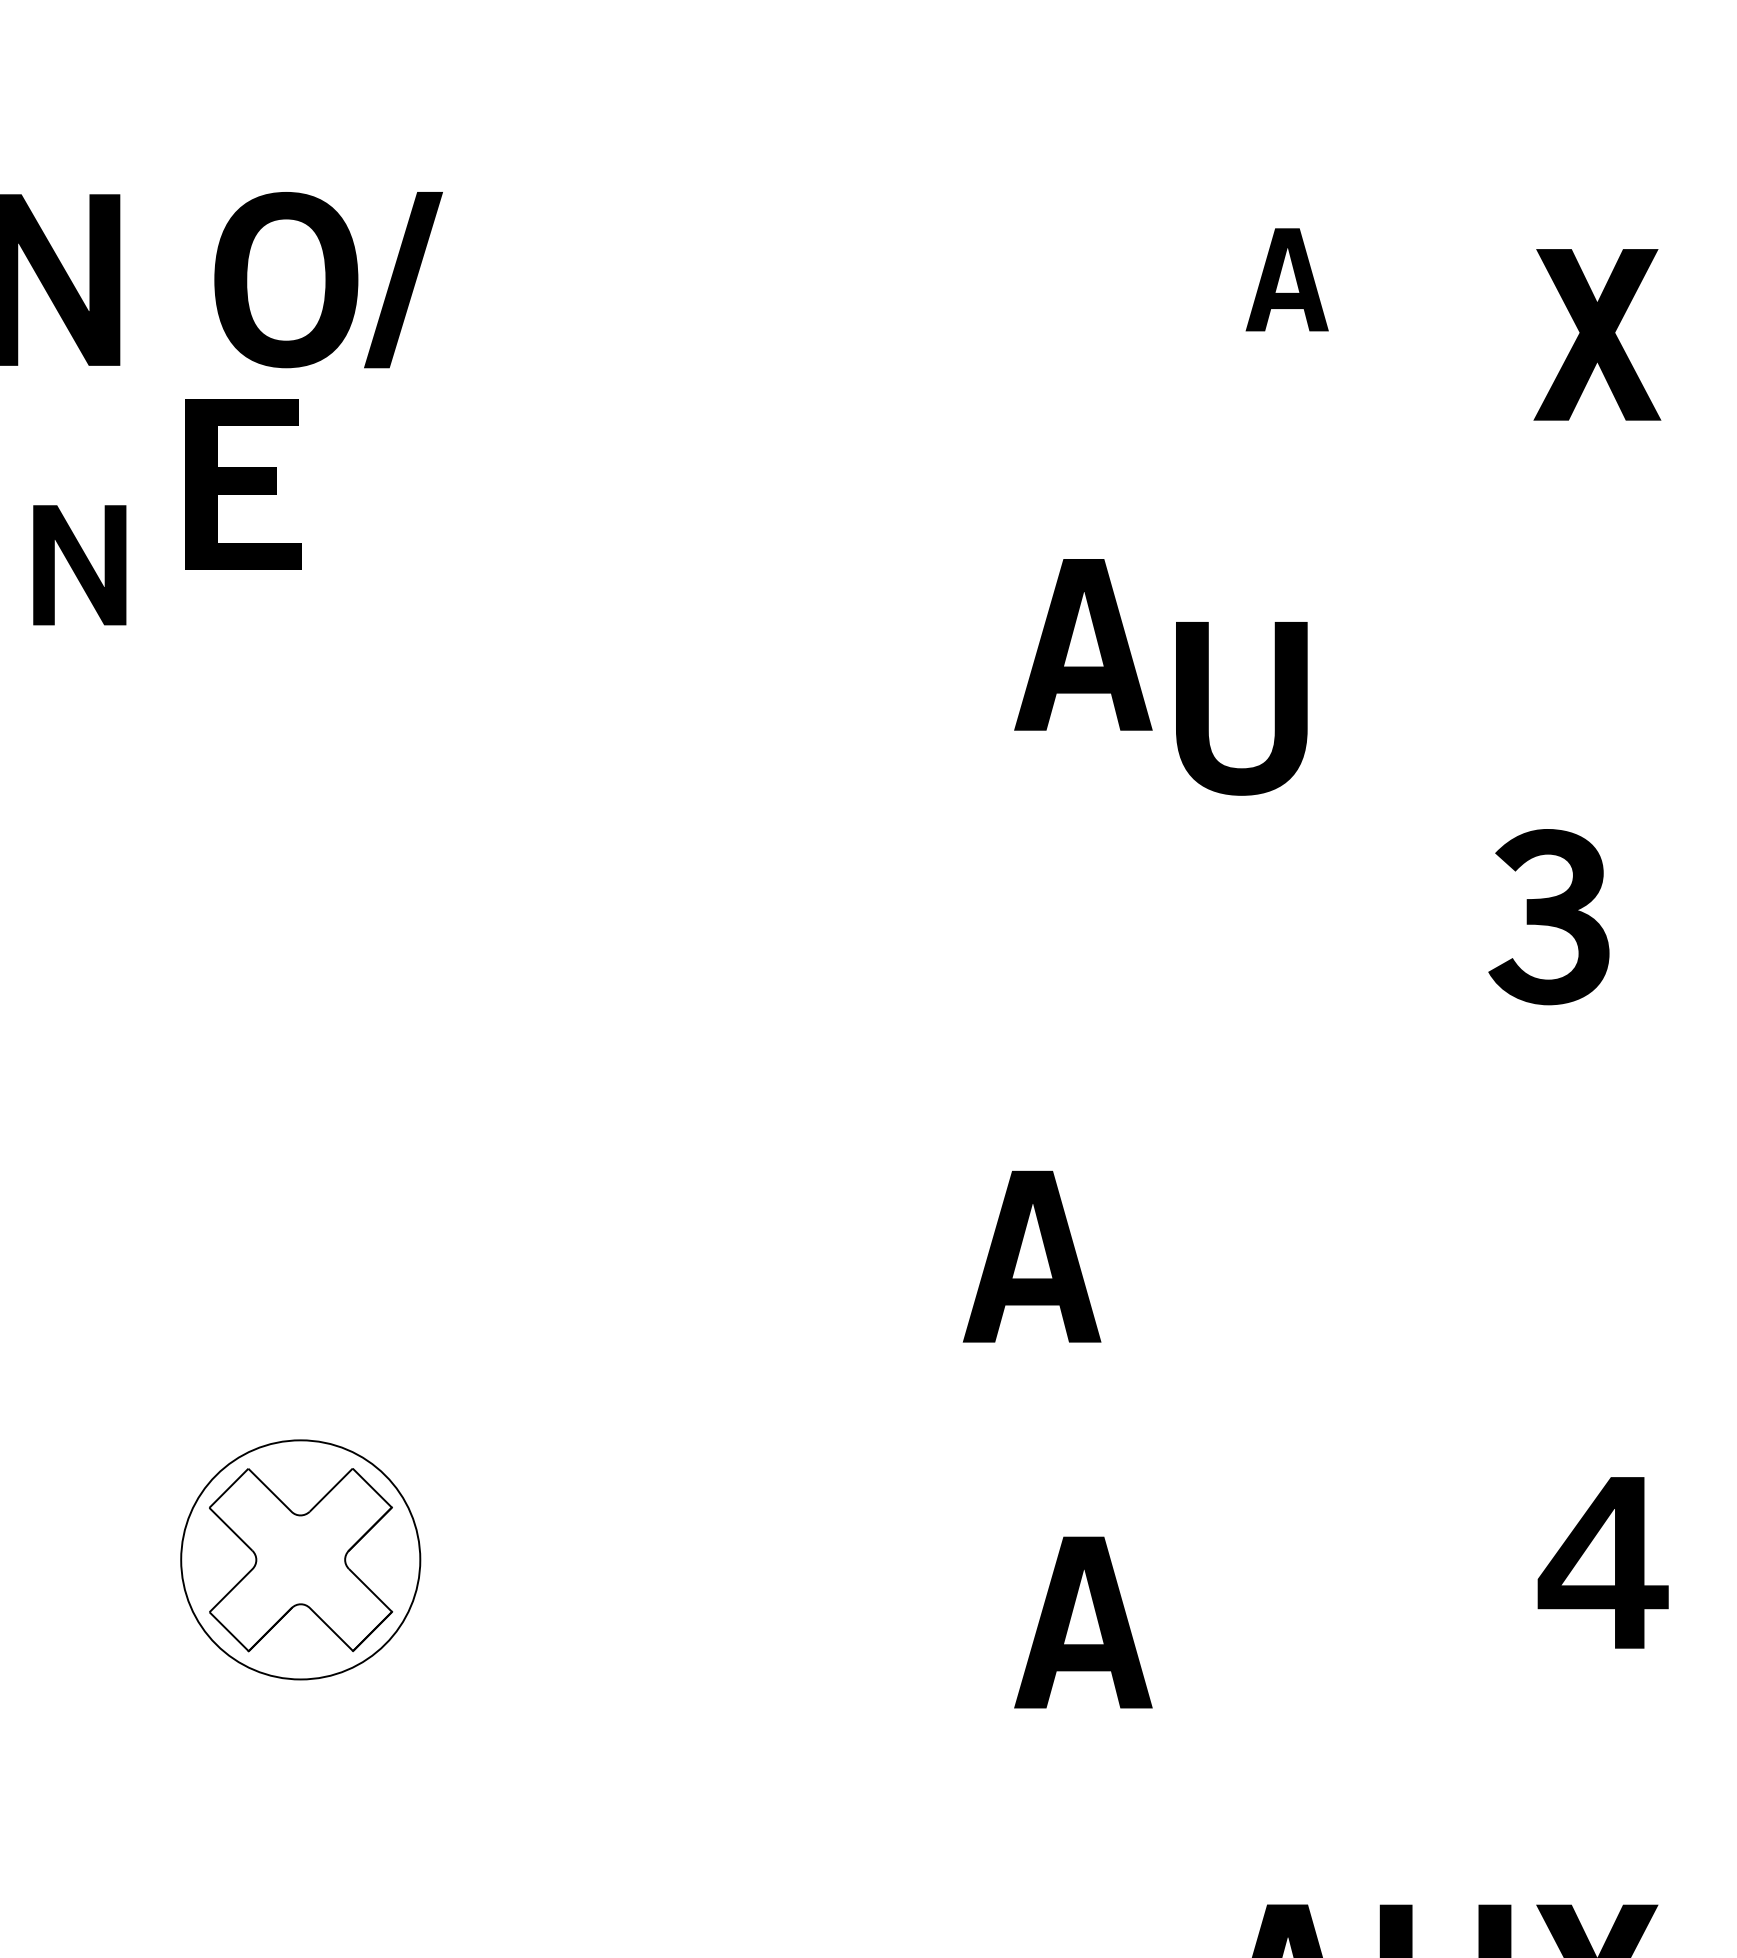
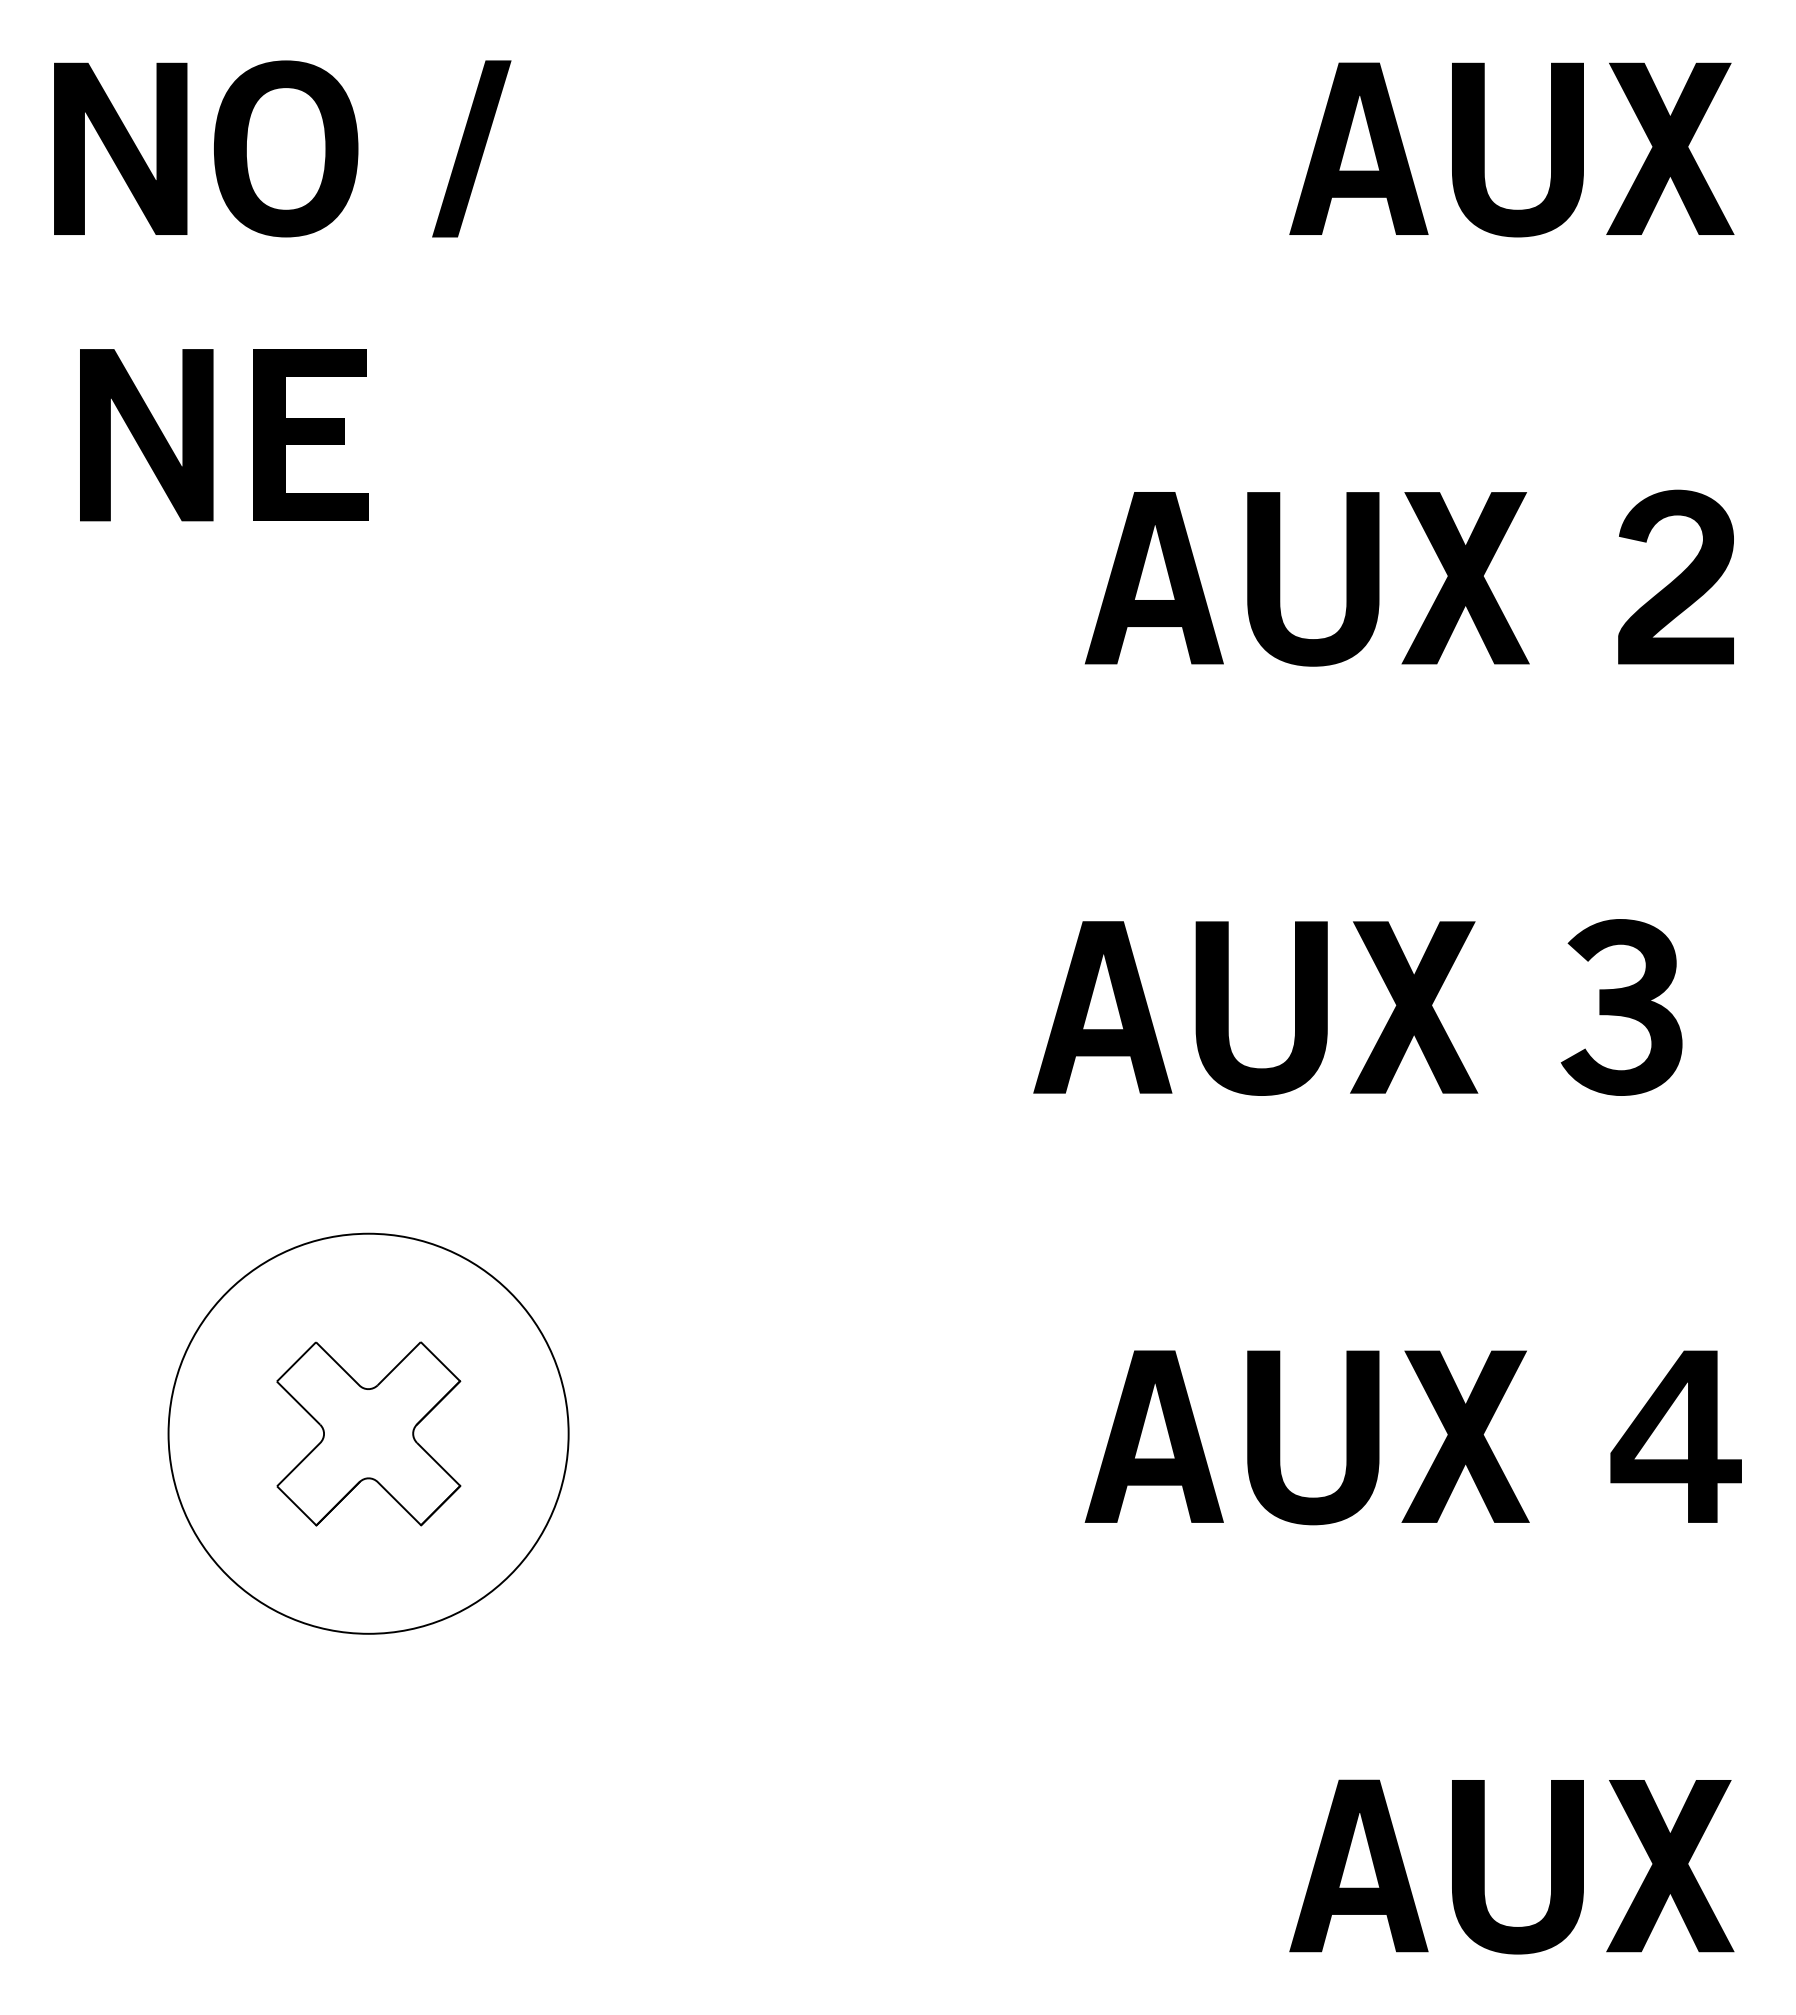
part: (286, 279) -> (286, 148), moved
part: (1286, 279) -> (1358, 148), size x1.67
fill: (1445, 280) -> (1517, 149), added
part: (1597, 334) -> (1670, 148), moved
part: (242, 483) -> (310, 434), moved
part: (79, 565) -> (146, 435), size x1.43
part: (1083, 645) -> (1154, 578), moved
fill: (1603, 705) -> (1676, 576), added
fill: (1393, 707) -> (1465, 578), added
part: (1548, 917) -> (1621, 1007), moved
fill: (1341, 1135) -> (1413, 1007), added
part: (1157, 1136) -> (1228, 1008), added
part: (1031, 1256) -> (1102, 1007), moved
circle: (300, 1559) -> (368, 1433), size x1.67
fill: (1393, 1562) -> (1465, 1436), added
fill: (1241, 1563) -> (1313, 1437), added
part: (1082, 1622) -> (1153, 1436), moved

